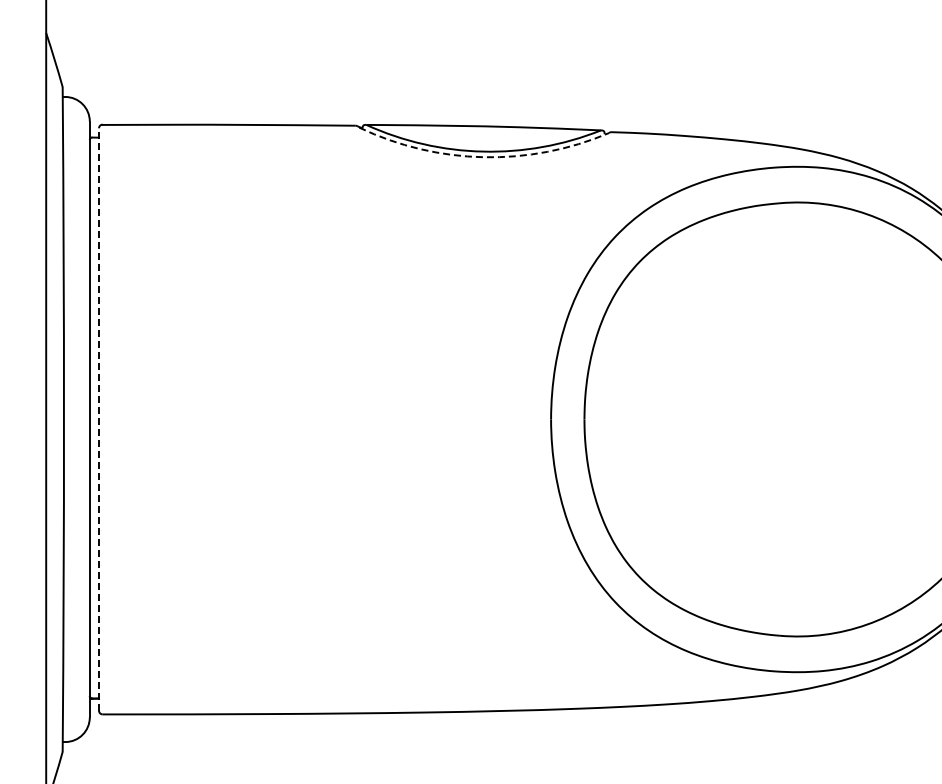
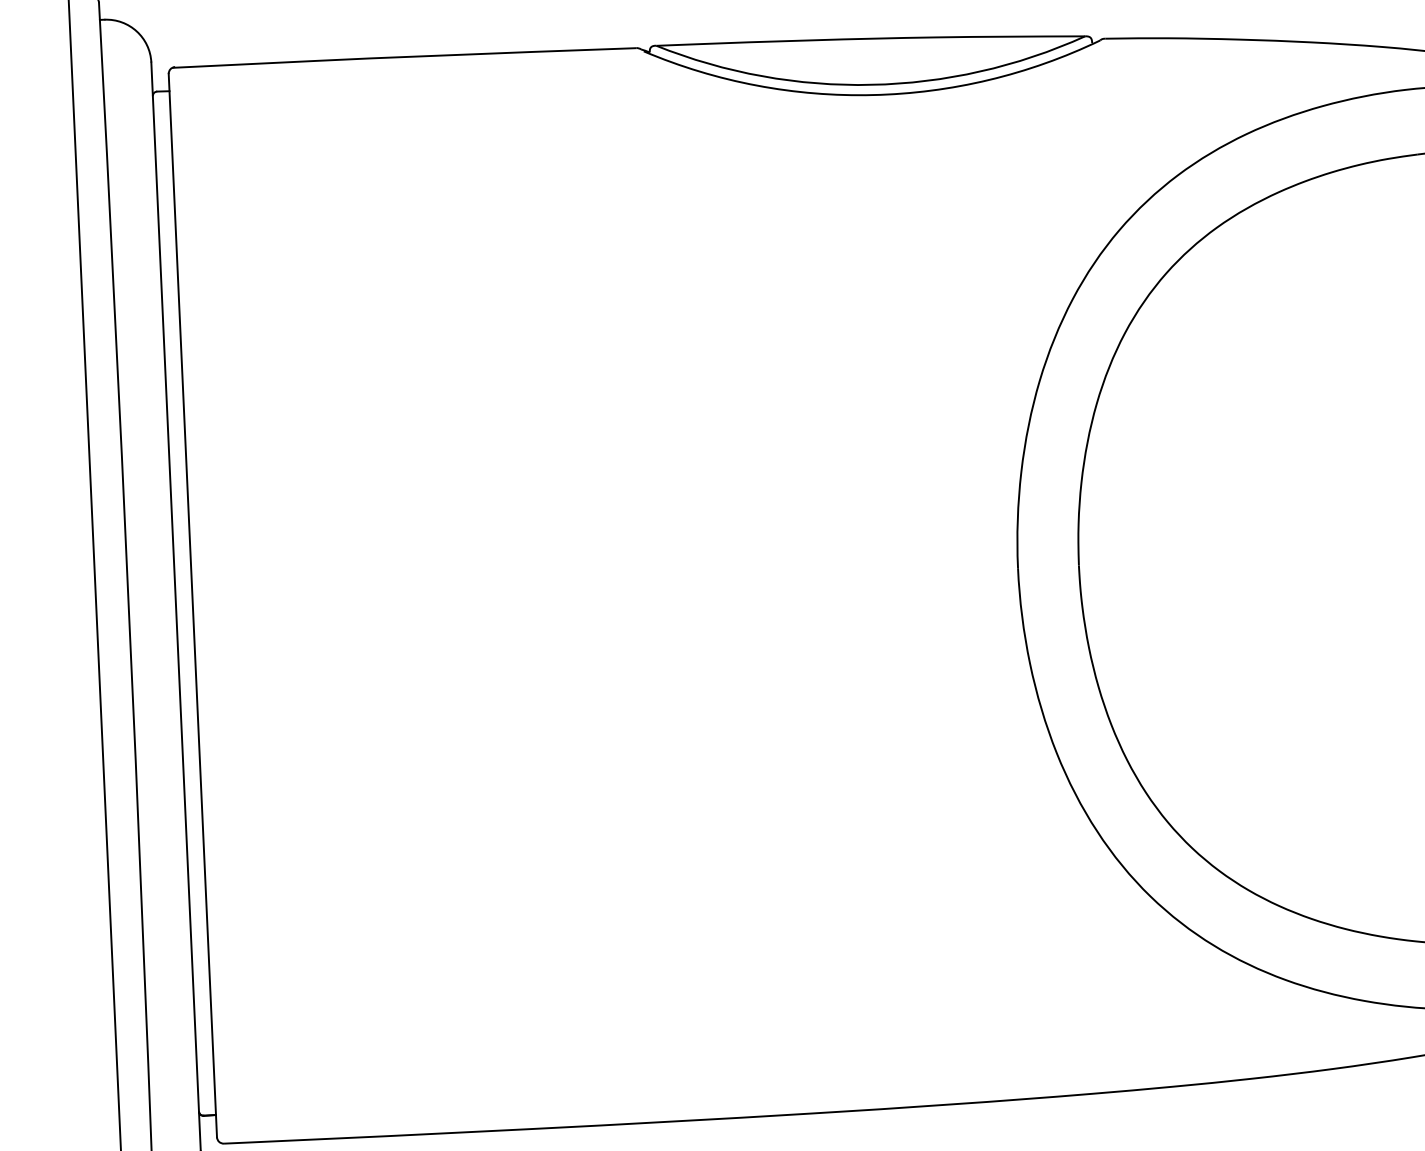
arc: (483, 157) -> (872, 95), dashed -> solid
line: (99, 419) -> (193, 605), dashed -> solid

